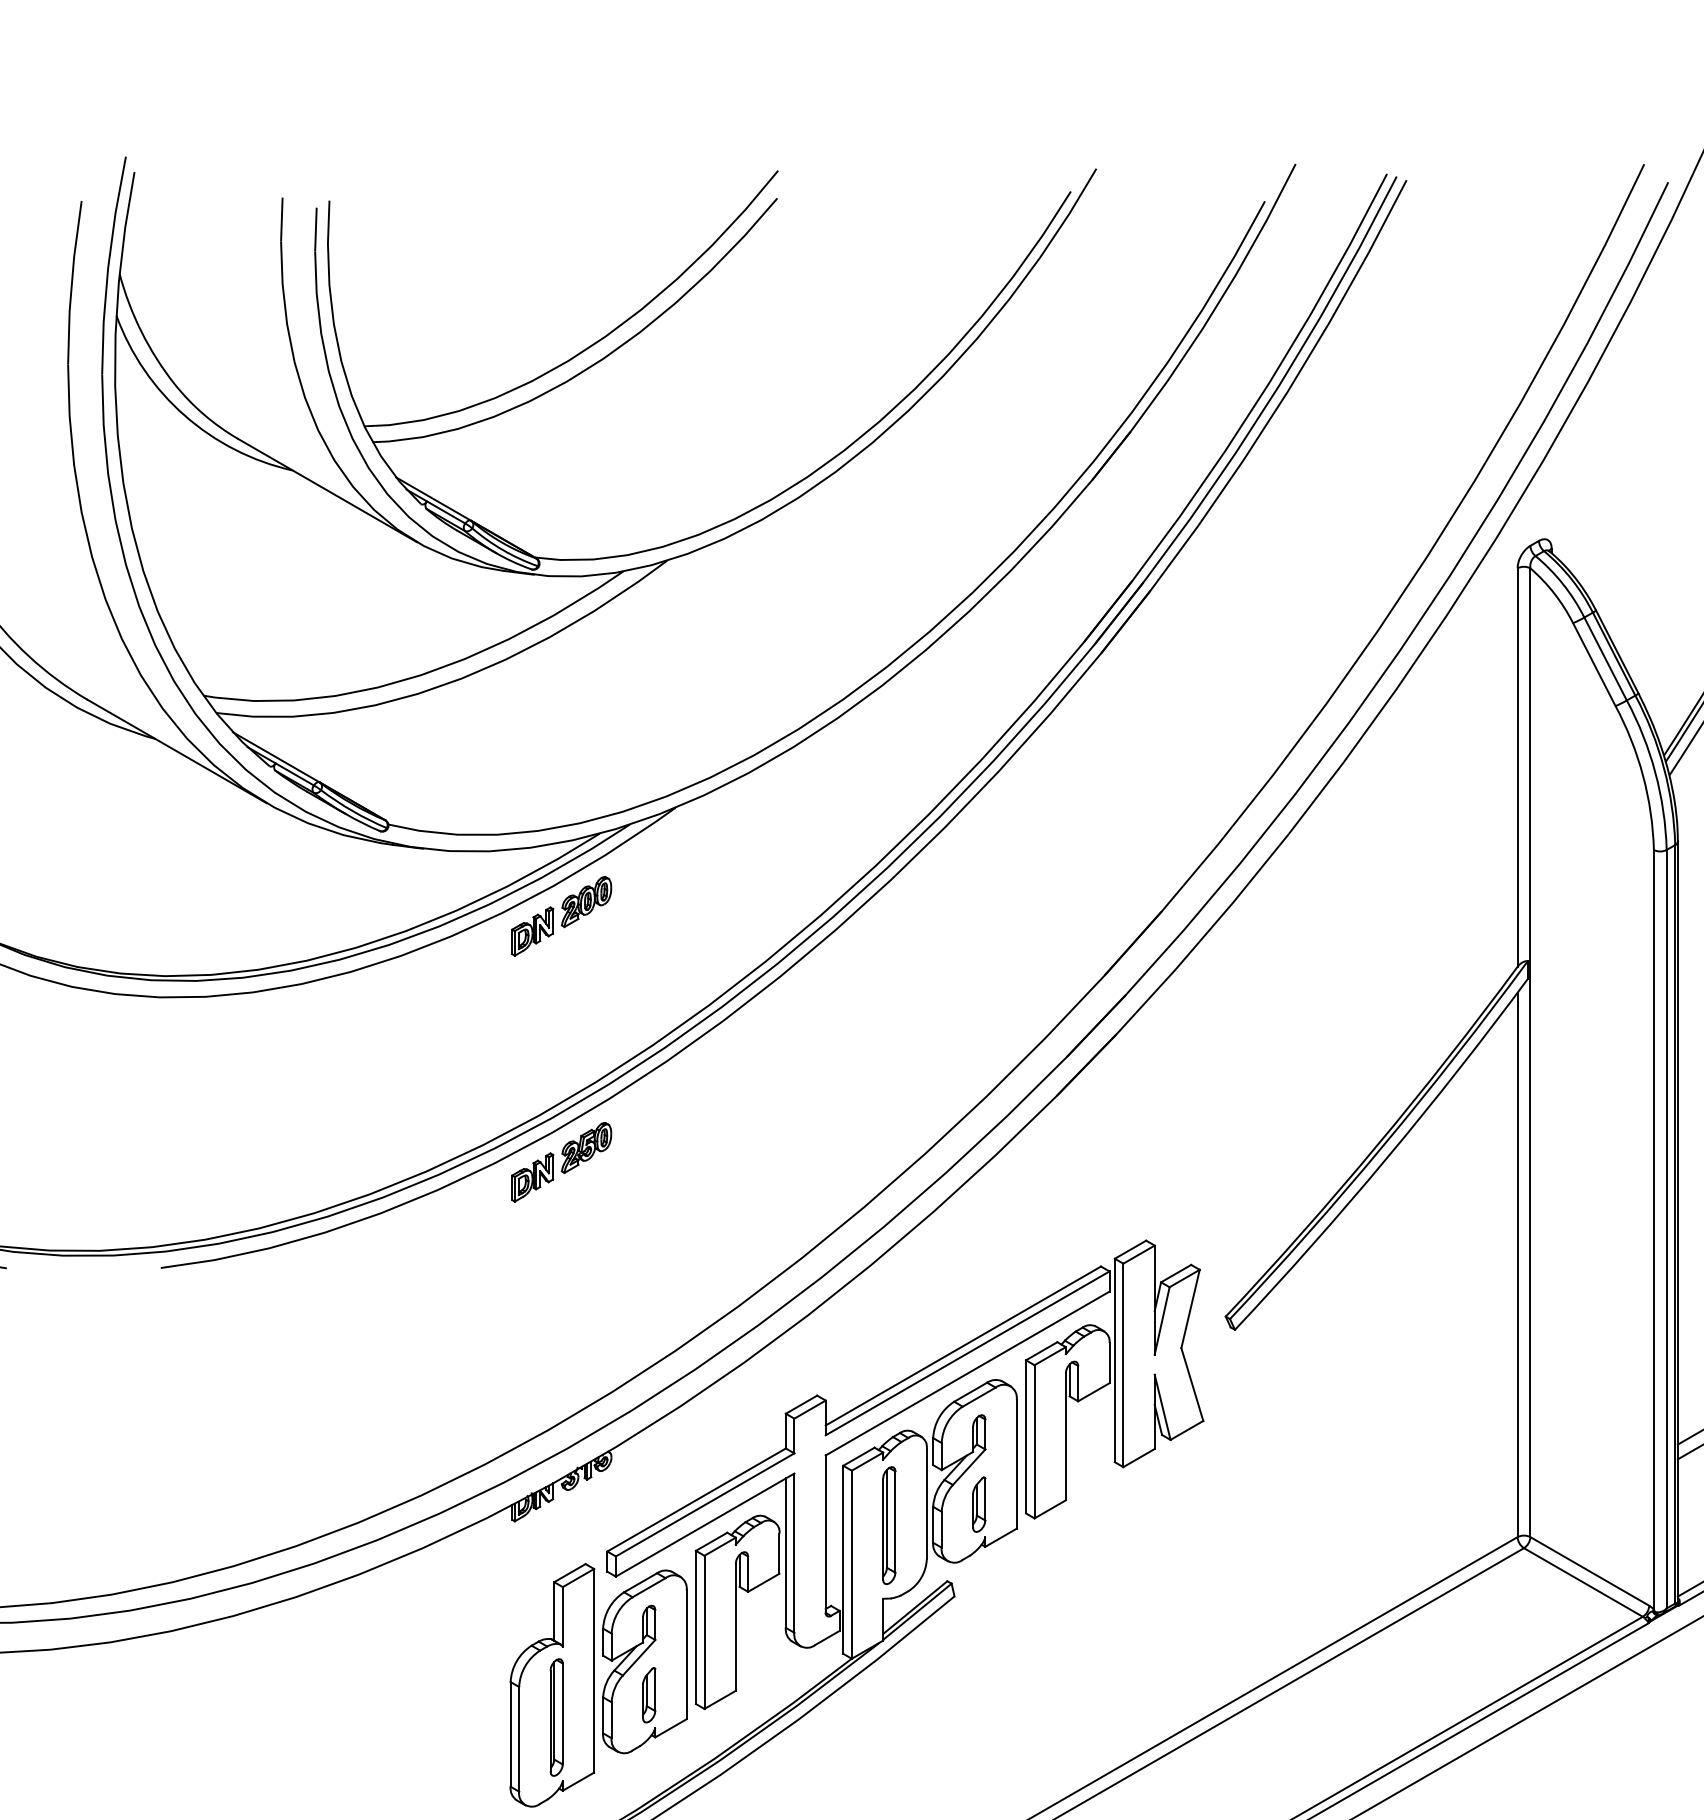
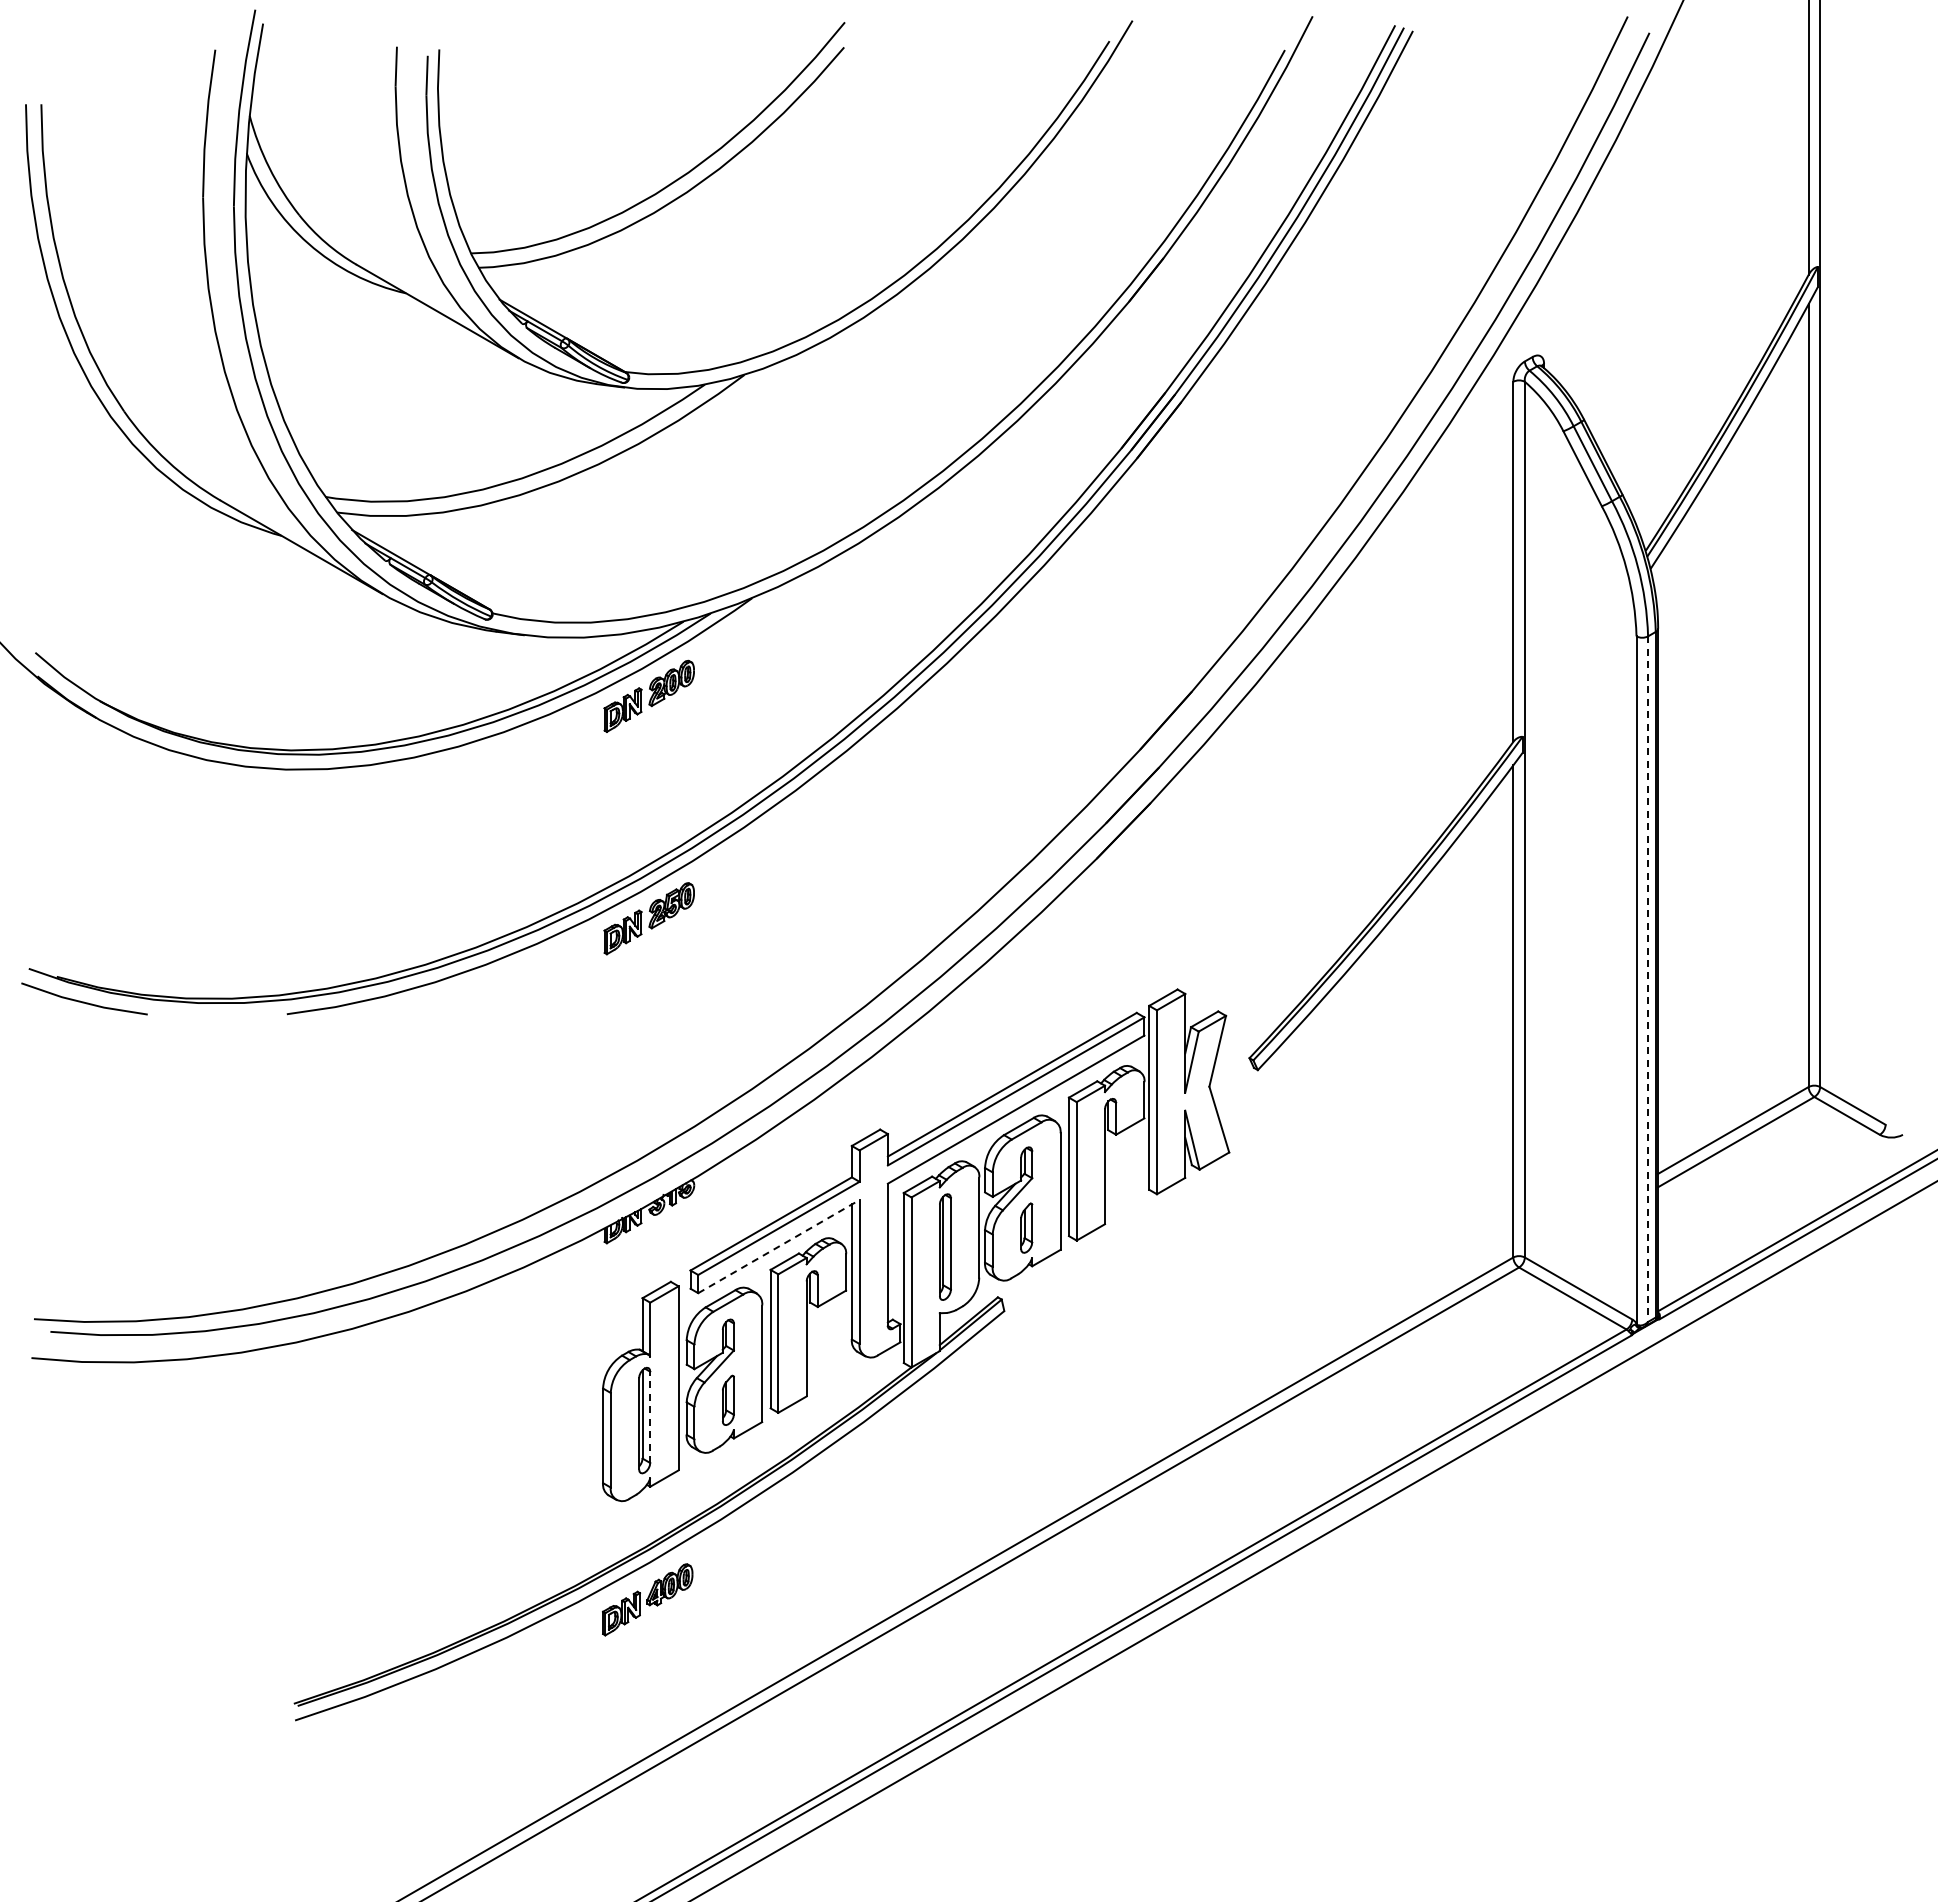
line: (1667, 1229) -> (1648, 979), solid -> dashed
line: (705, 1524) -> (779, 1246), solid -> dashed
line: (563, 1714) -> (650, 1417), solid -> dashed

